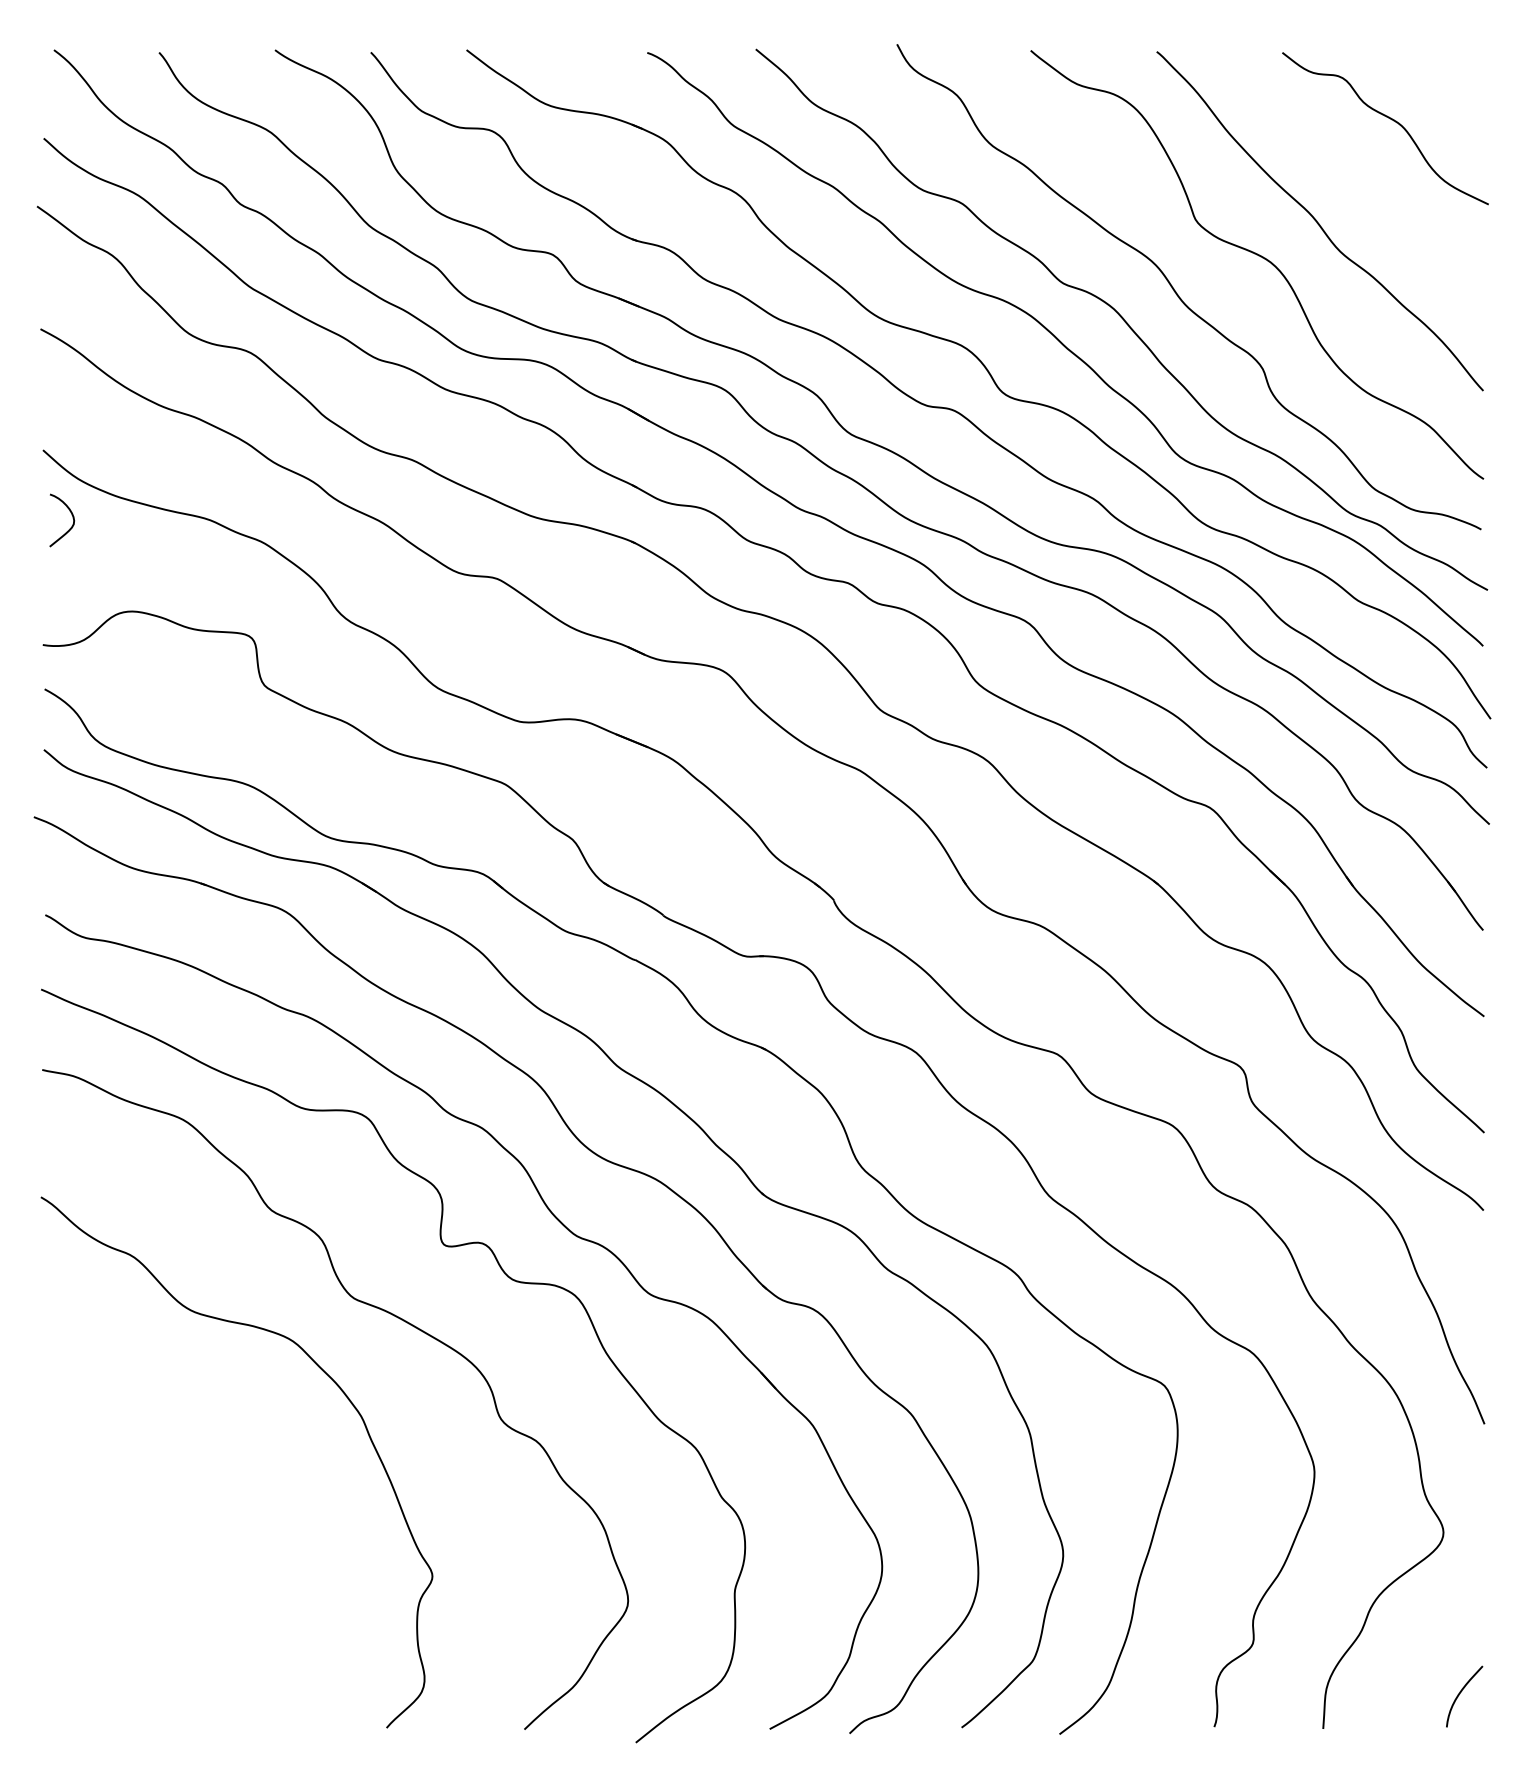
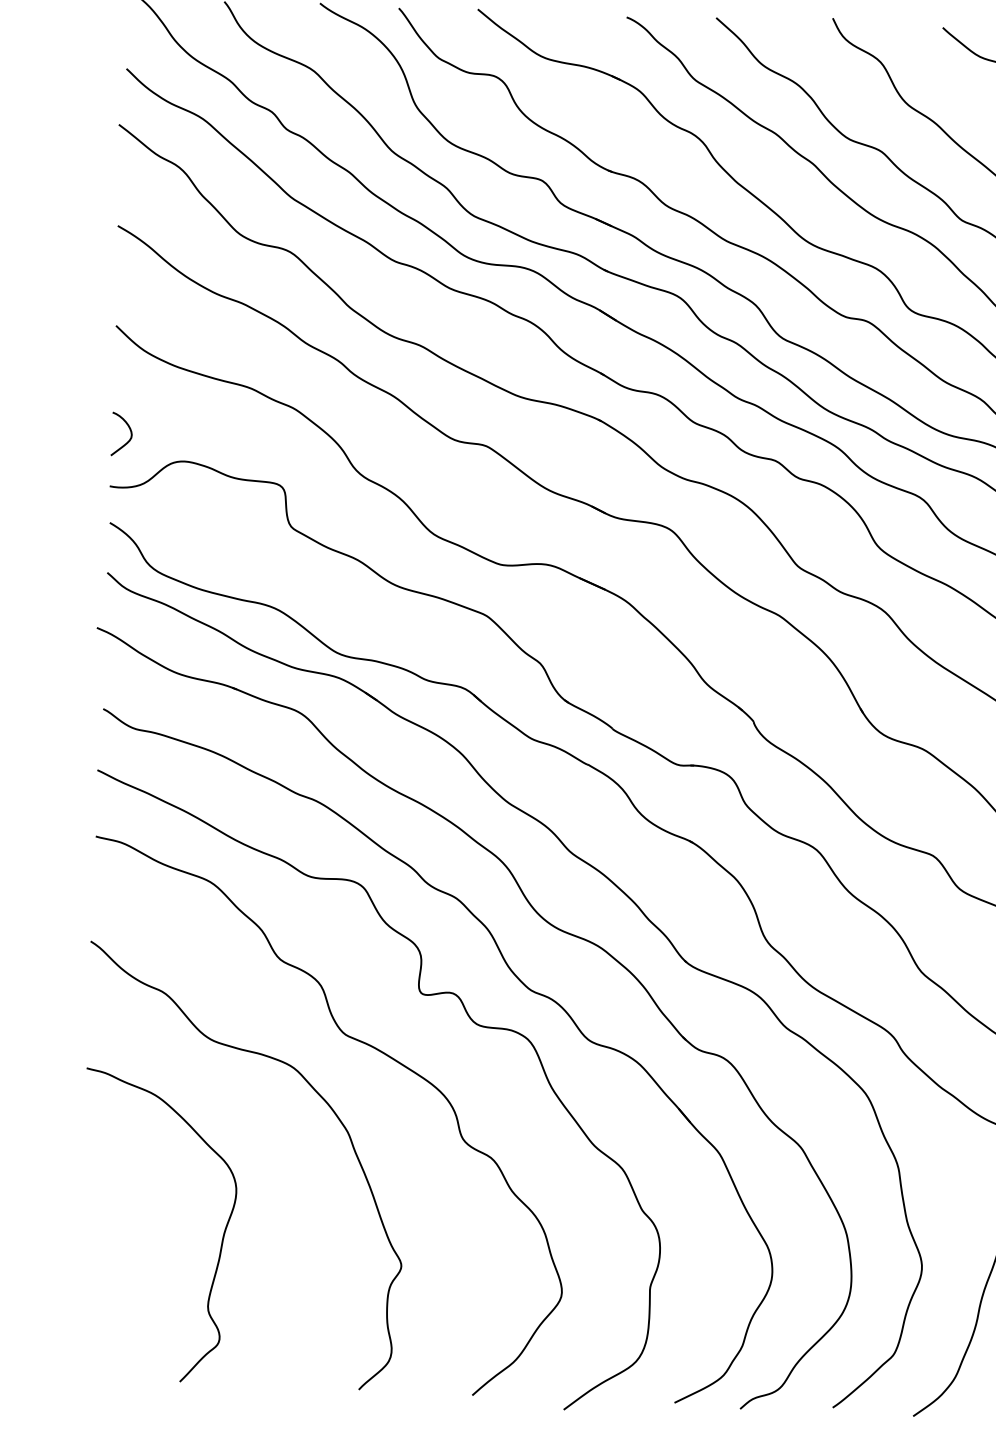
curve: (72, 518) -> (130, 433), moved
curve: (213, 1554) -> (221, 1241), added

